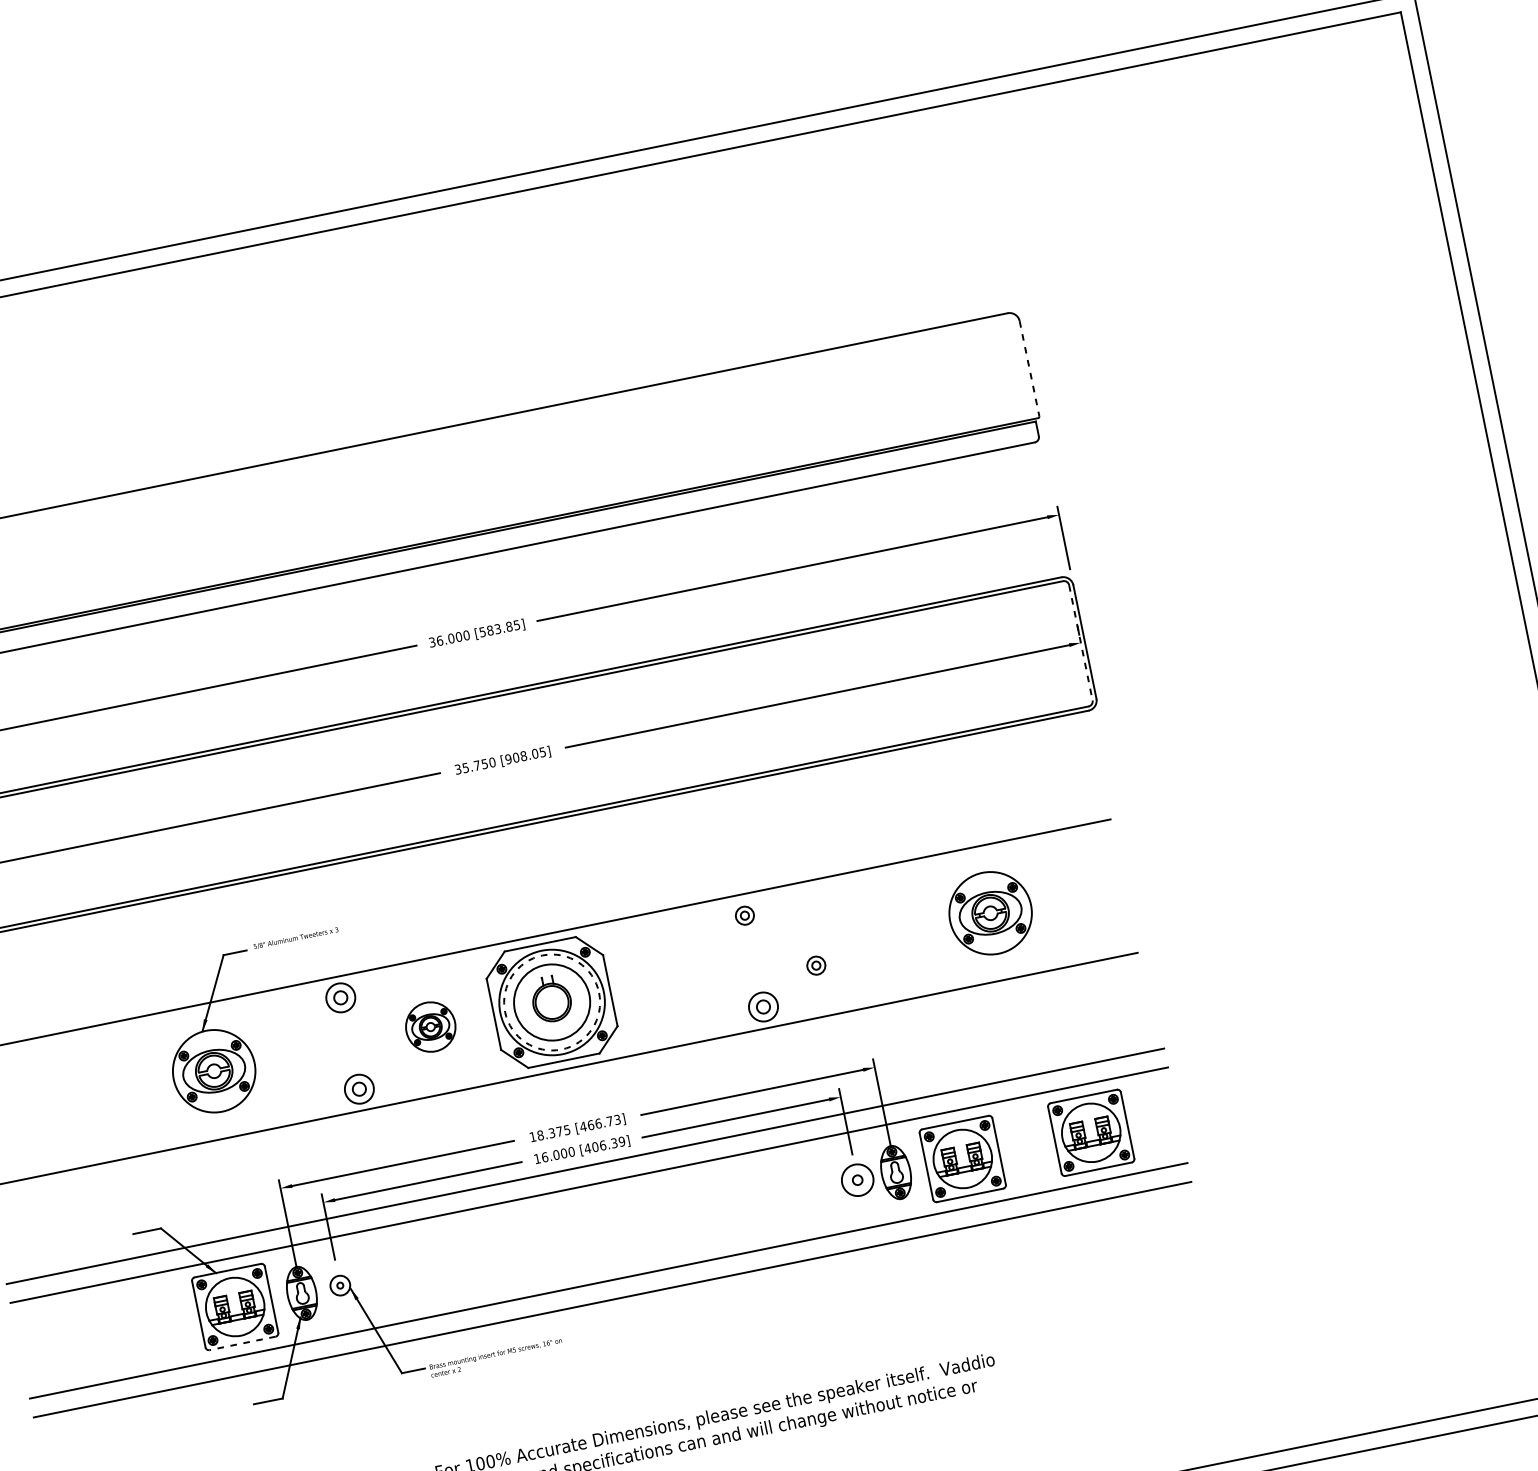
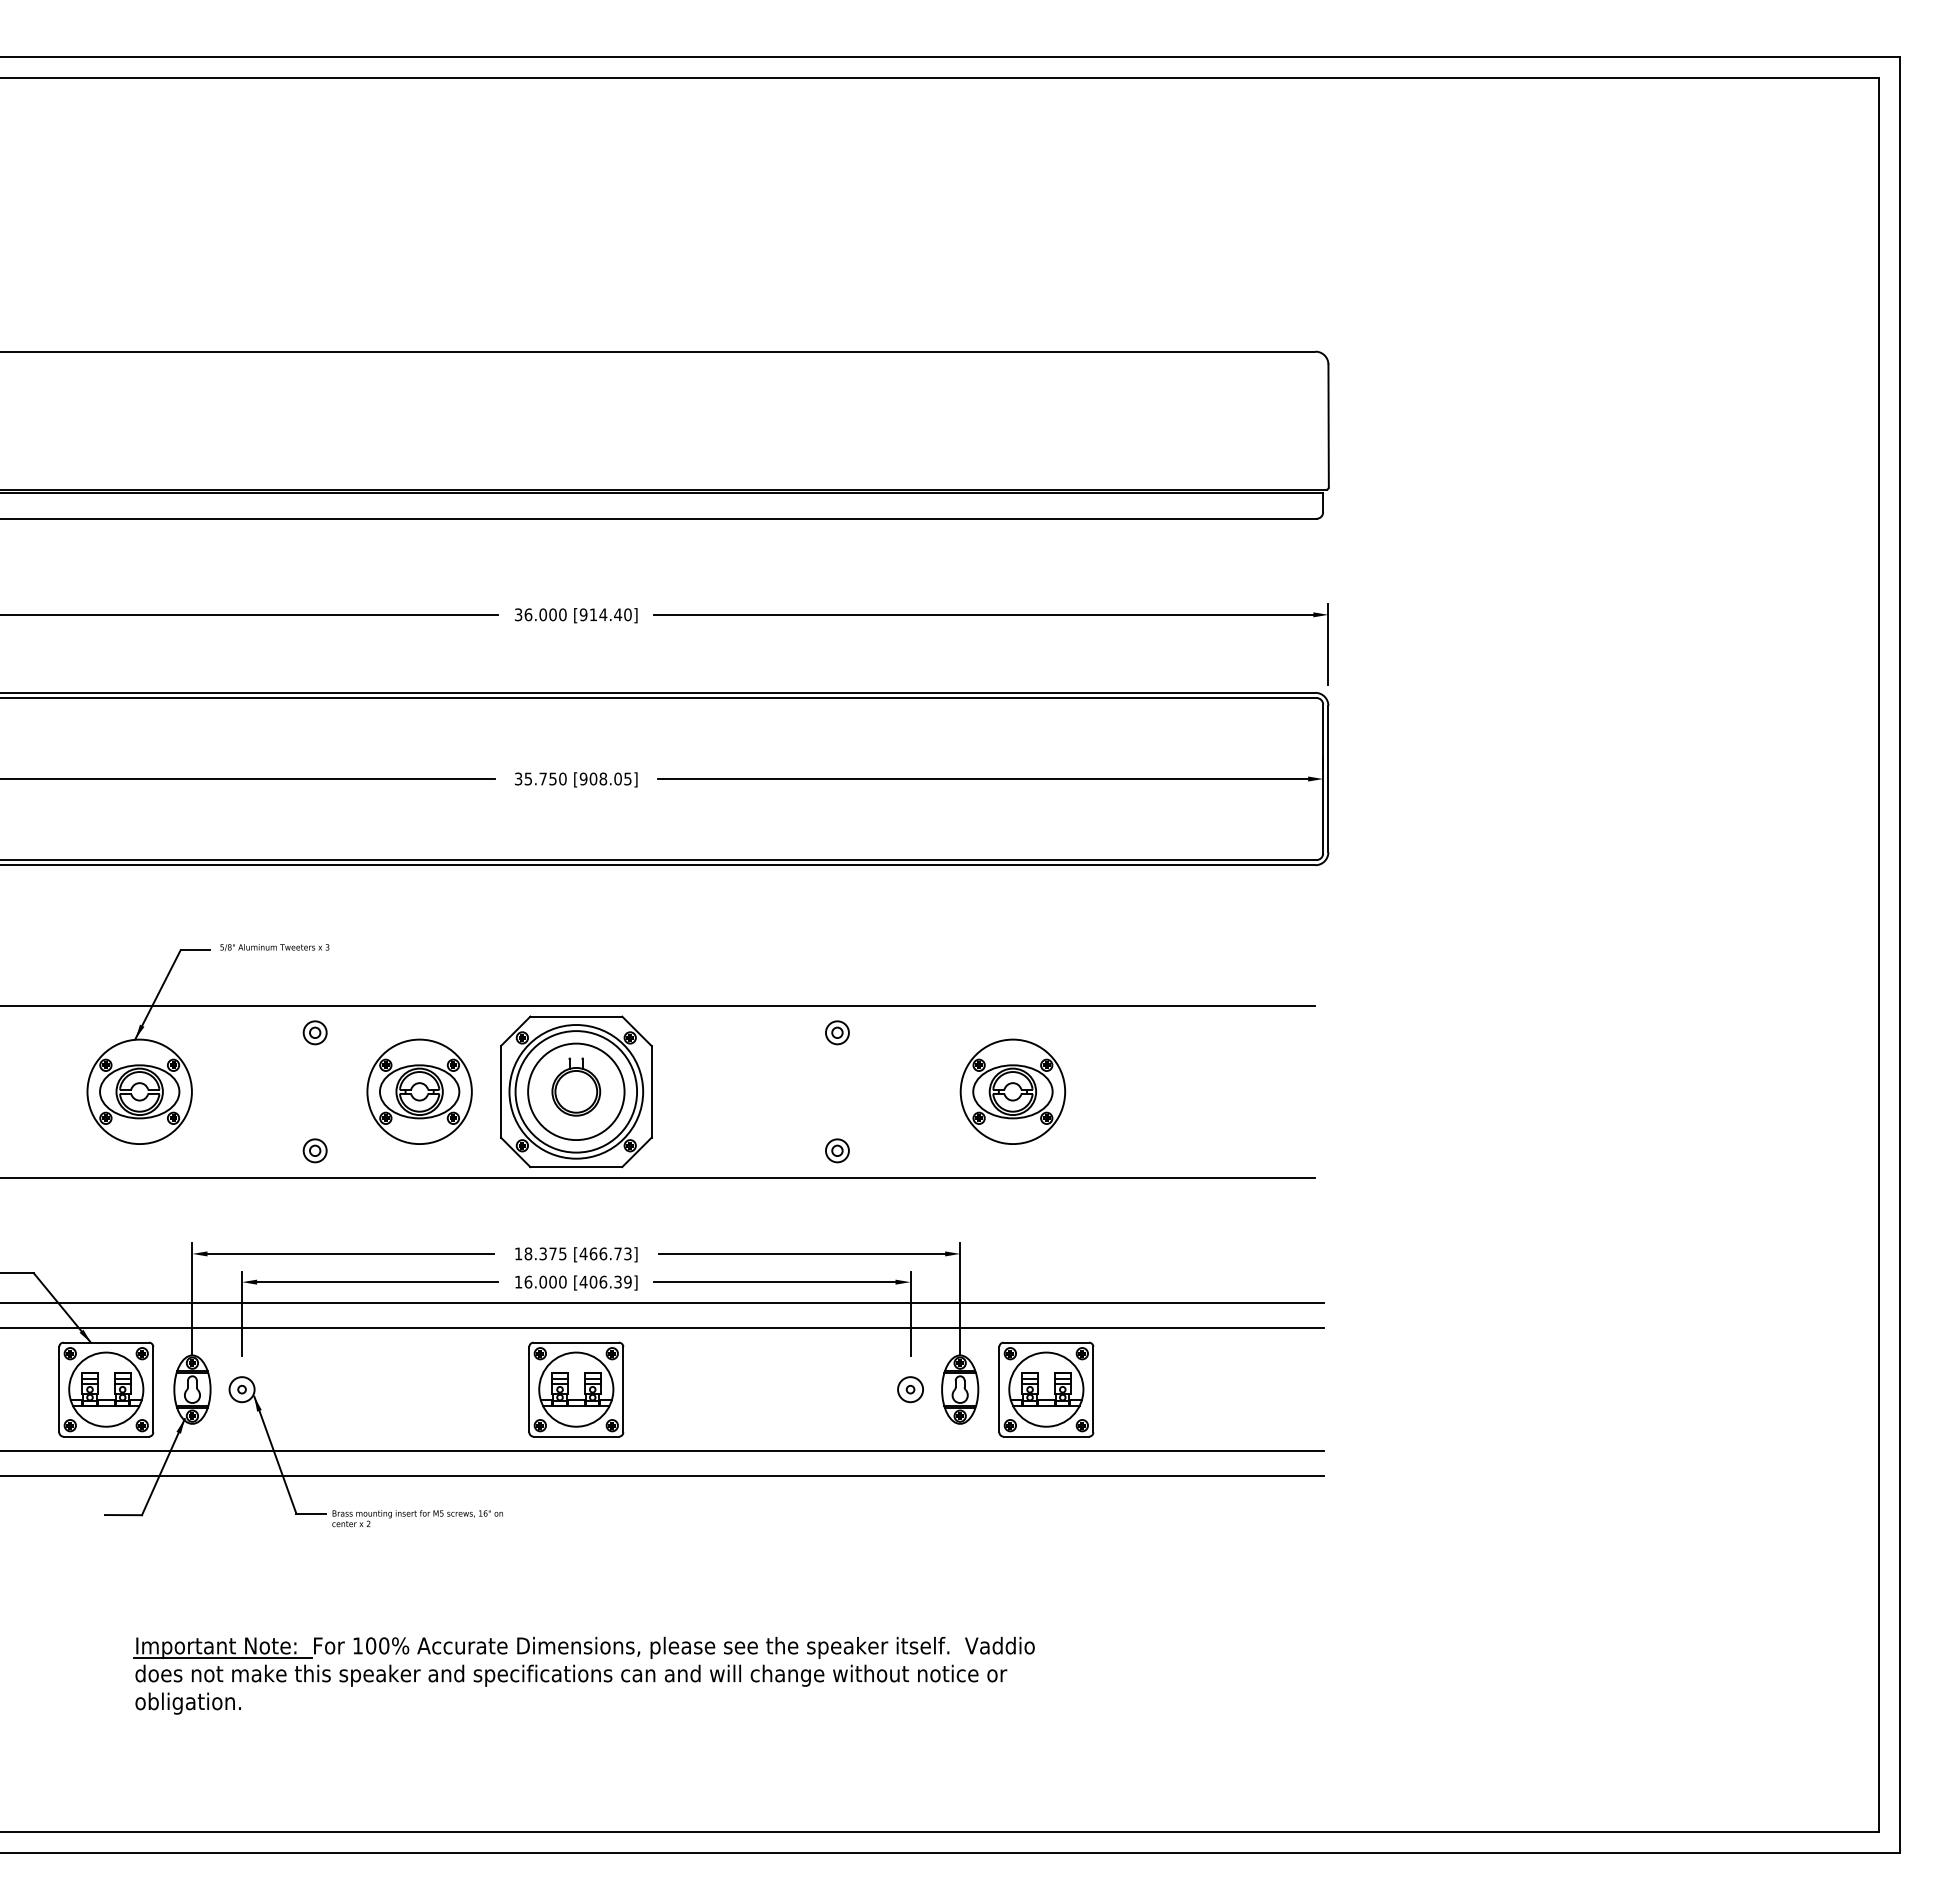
line: (1029, 369) -> (1328, 426), dashed -> solid
text: (499, 628) -> (605, 614), [583.85] -> [914.40]
line: (1081, 643) -> (1323, 779), dashed -> solid
part: (990, 913) -> (1012, 1091), moved
part: (816, 965) -> (913, 1112), removed
part: (340, 997) -> (314, 1032), size x0.62
circle: (552, 1002) -> (576, 1091), dashed -> solid
part: (763, 1006) -> (837, 1150), size x0.62
part: (430, 1026) -> (419, 1091), size x1.67
part: (358, 1089) -> (314, 1150), size x0.62
part: (1091, 1132) -> (576, 1389), moved
part: (857, 1180) -> (910, 1389), size x0.62
line: (242, 1343) -> (106, 1436), dashed -> solid

